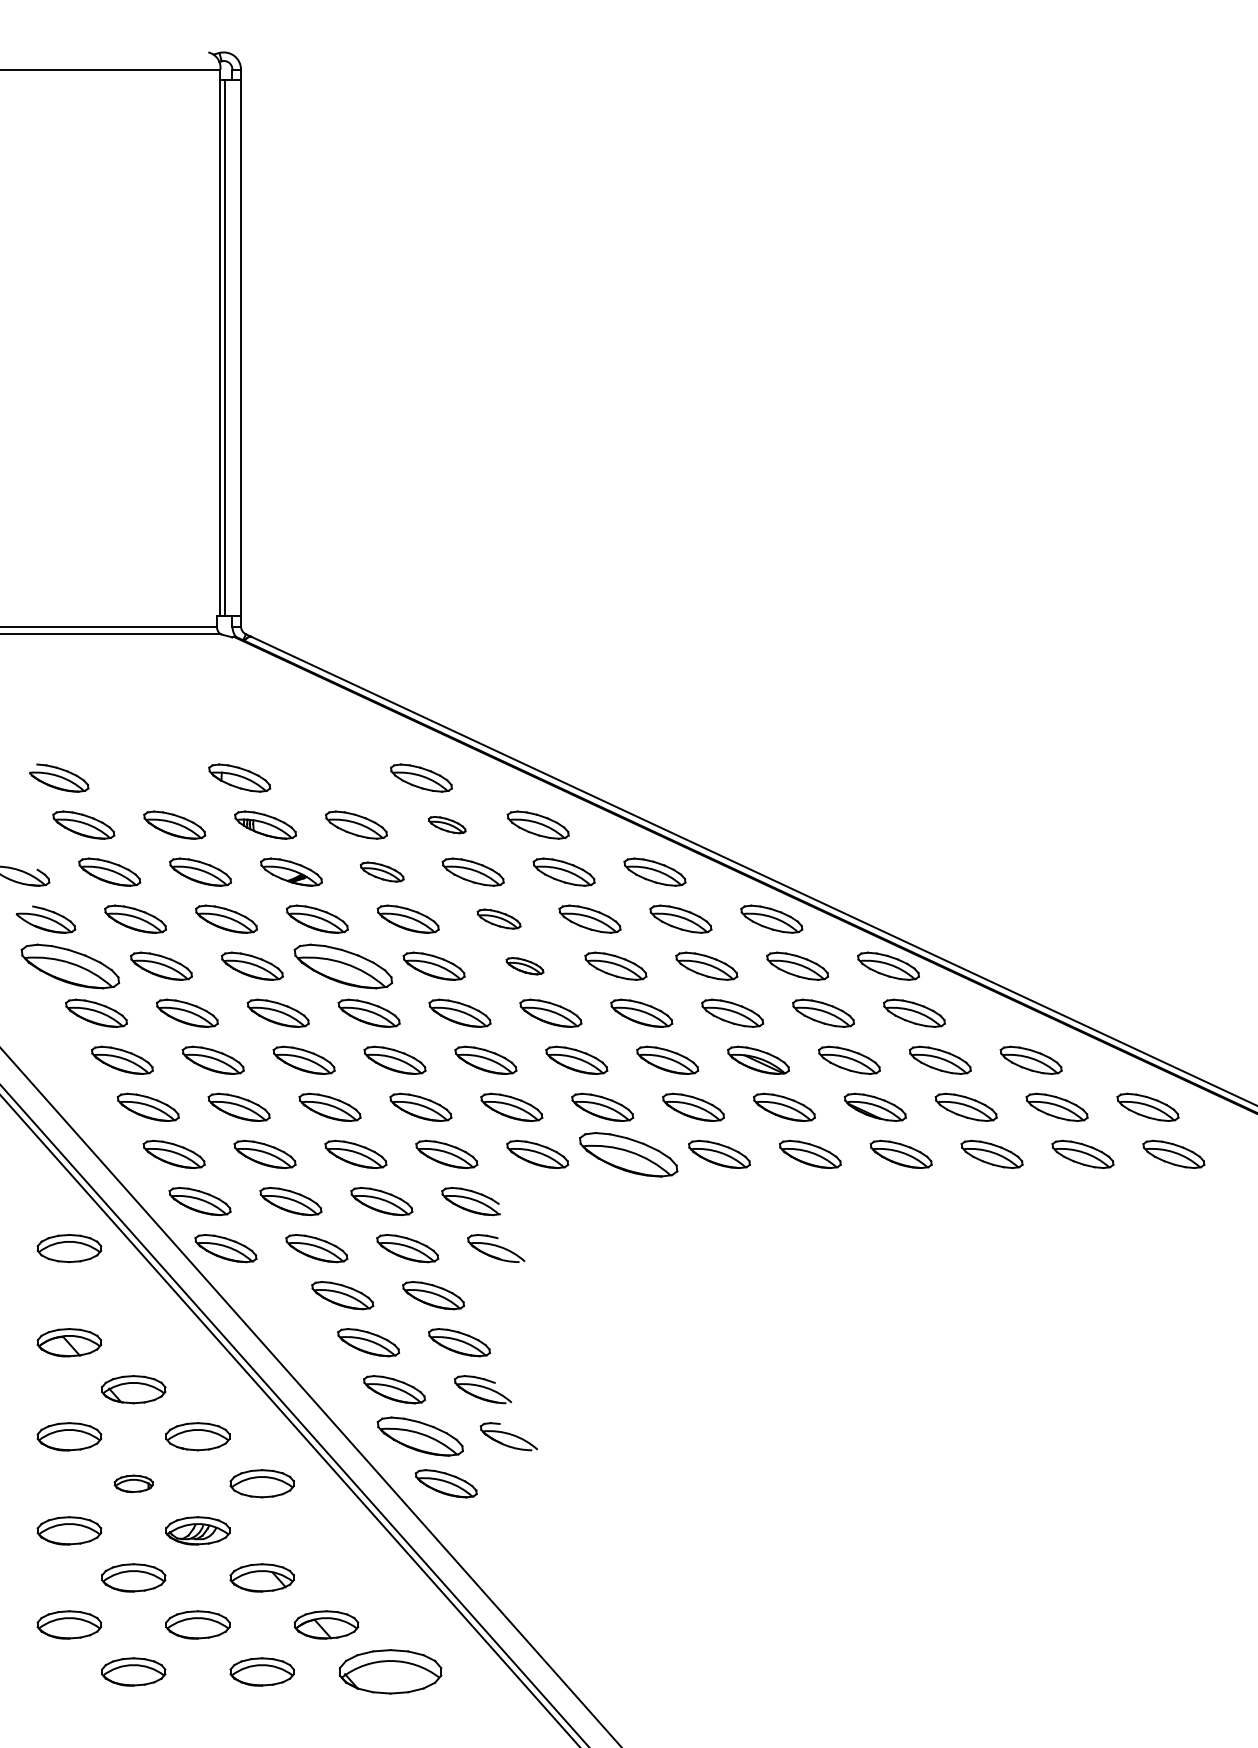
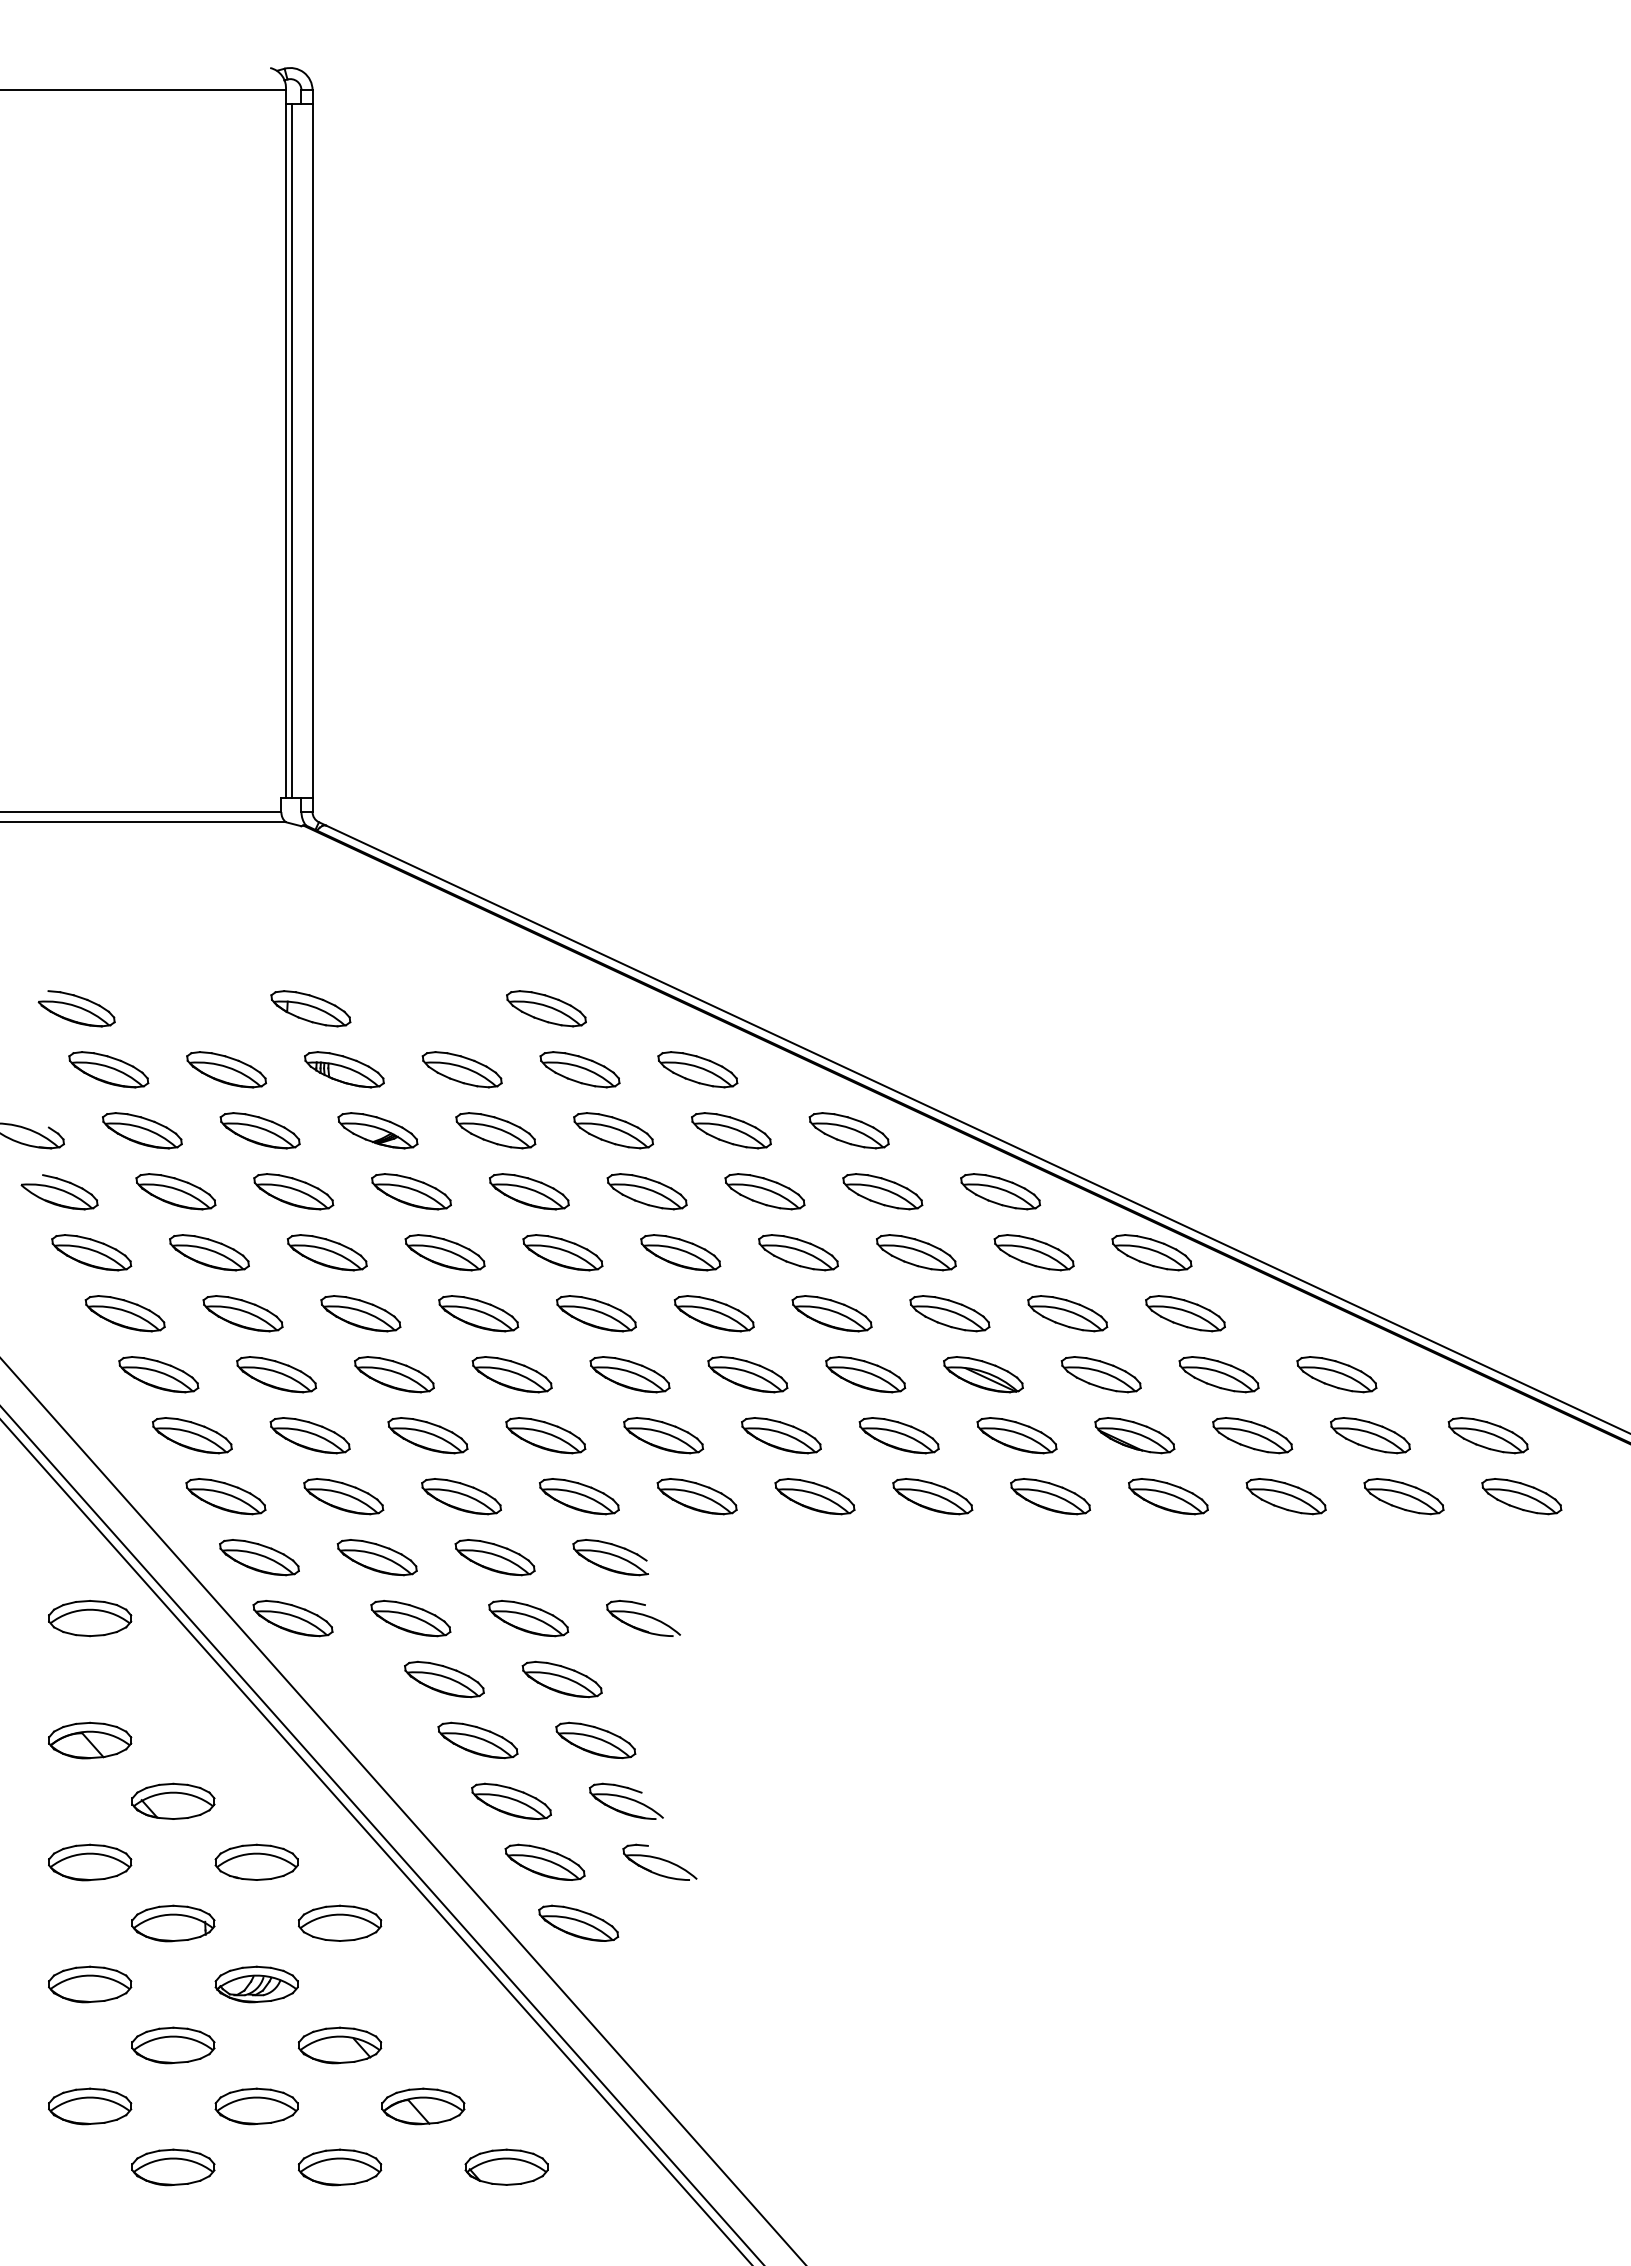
part: (446, 824) -> (578, 1068), size x1.67
part: (381, 871) -> (494, 1129), size x1.43
part: (498, 918) -> (646, 1190), size x1.43
part: (70, 965) -> (91, 1251), size x0.62
part: (342, 965) -> (444, 1251), size x0.62
part: (524, 965) -> (680, 1251), size x1.67
part: (628, 1153) -> (814, 1495), size x0.62
part: (420, 1436) -> (545, 1862), size x0.71
part: (133, 1483) -> (173, 1923), size x1.67
part: (390, 1671) -> (506, 2166), size x0.62

